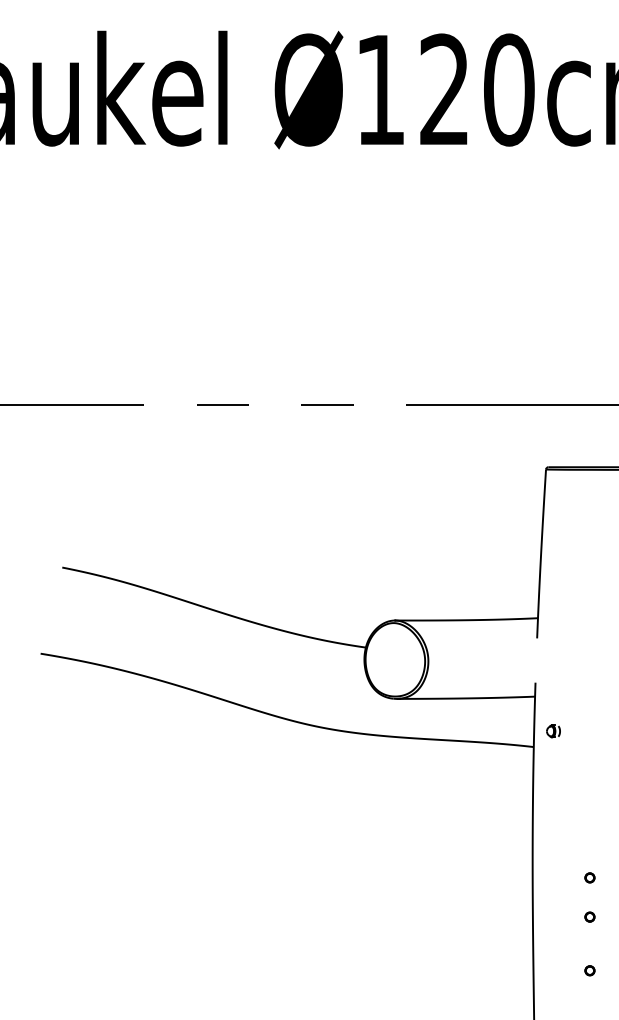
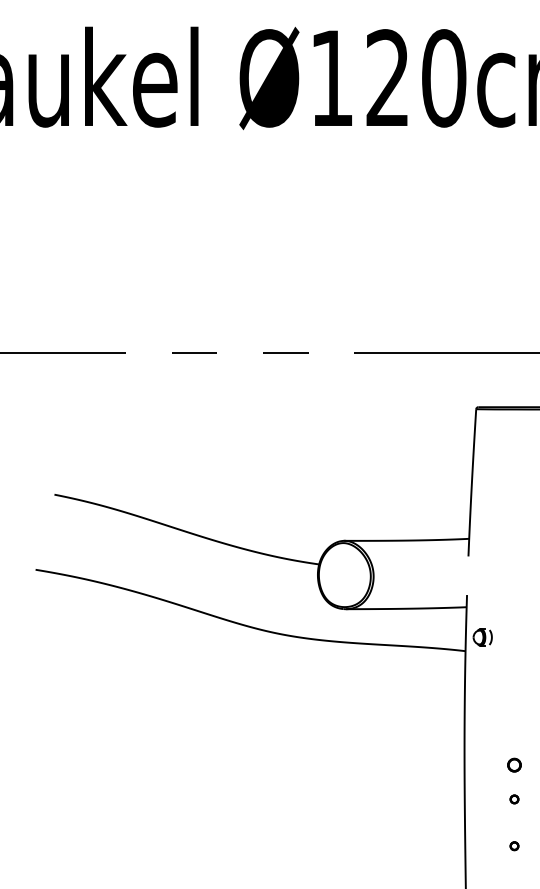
part: (553, 731) -> (482, 637), size x1.6
part: (589, 877) -> (514, 764), size x1.6

